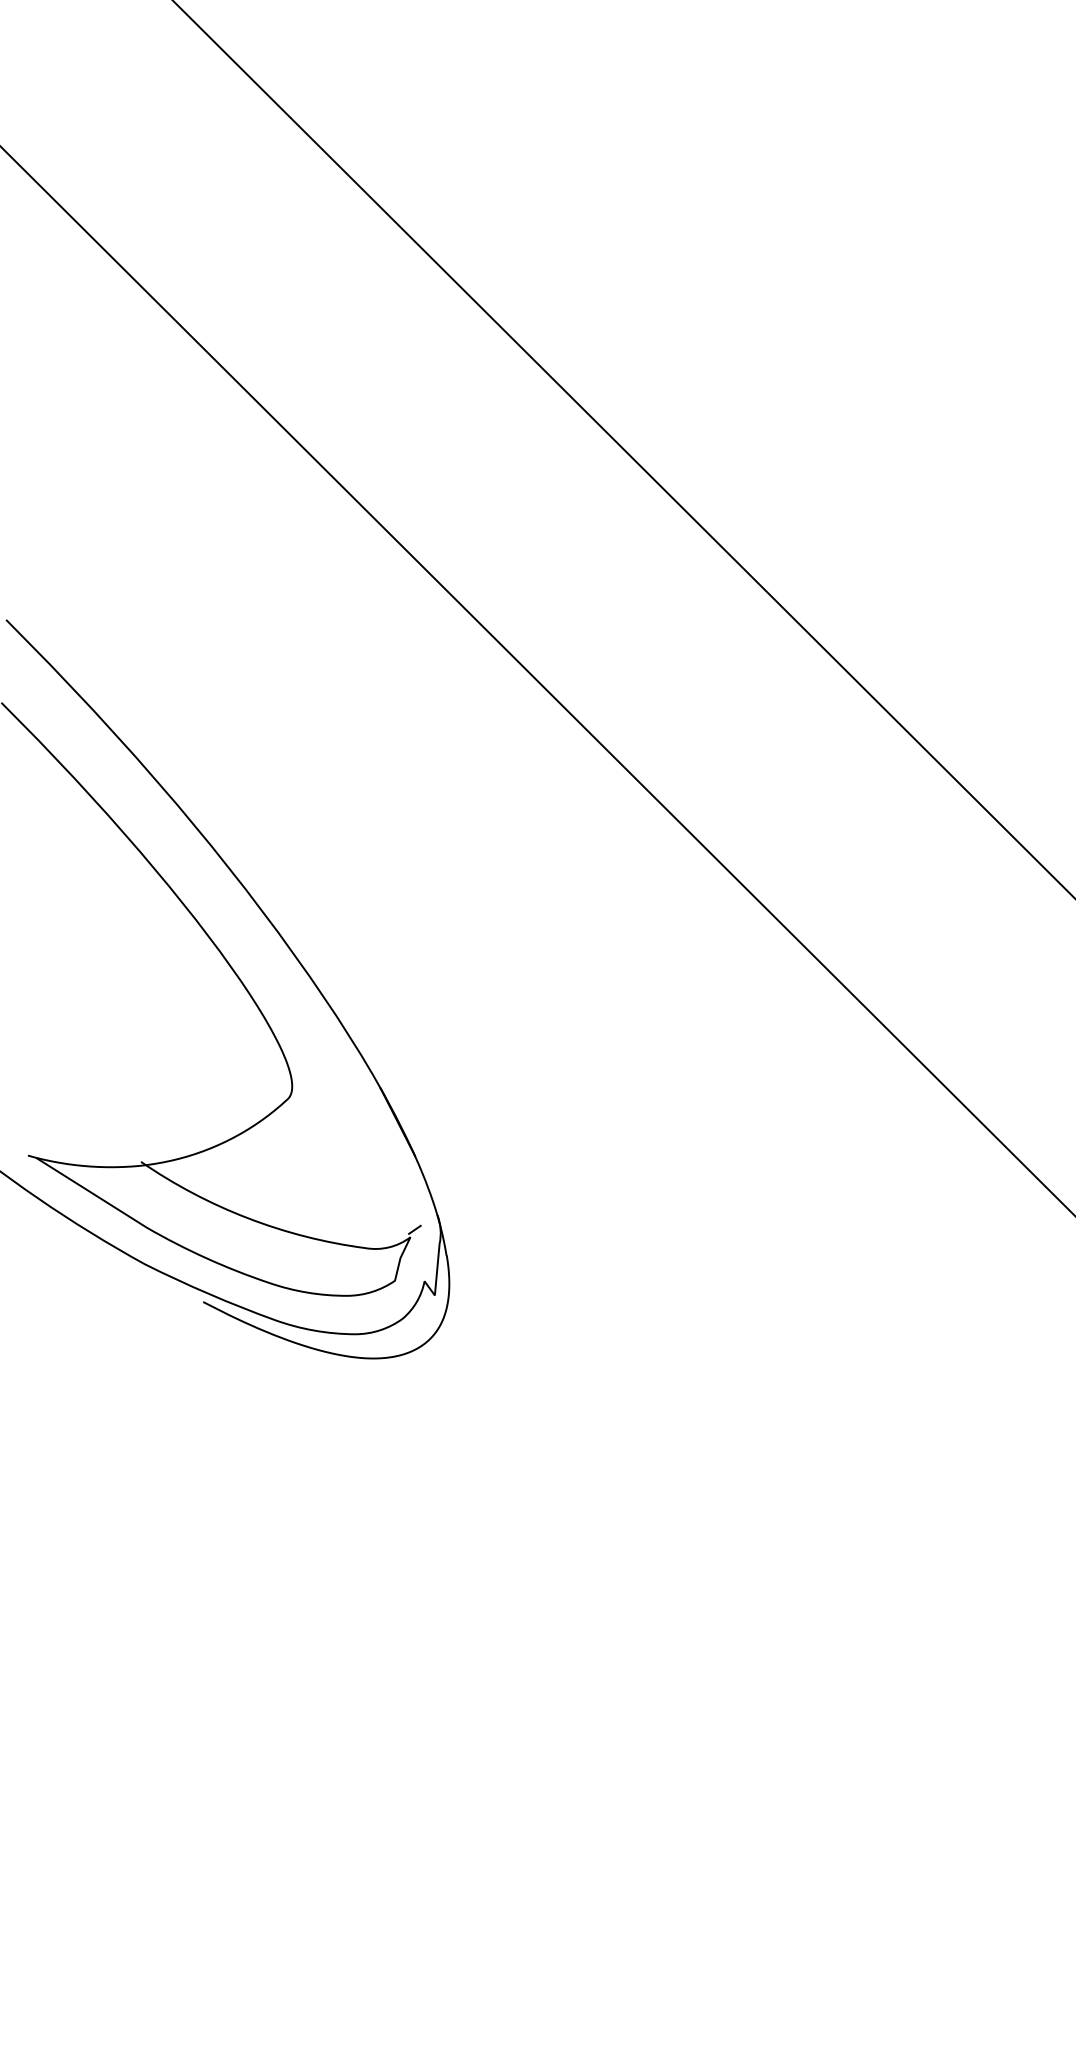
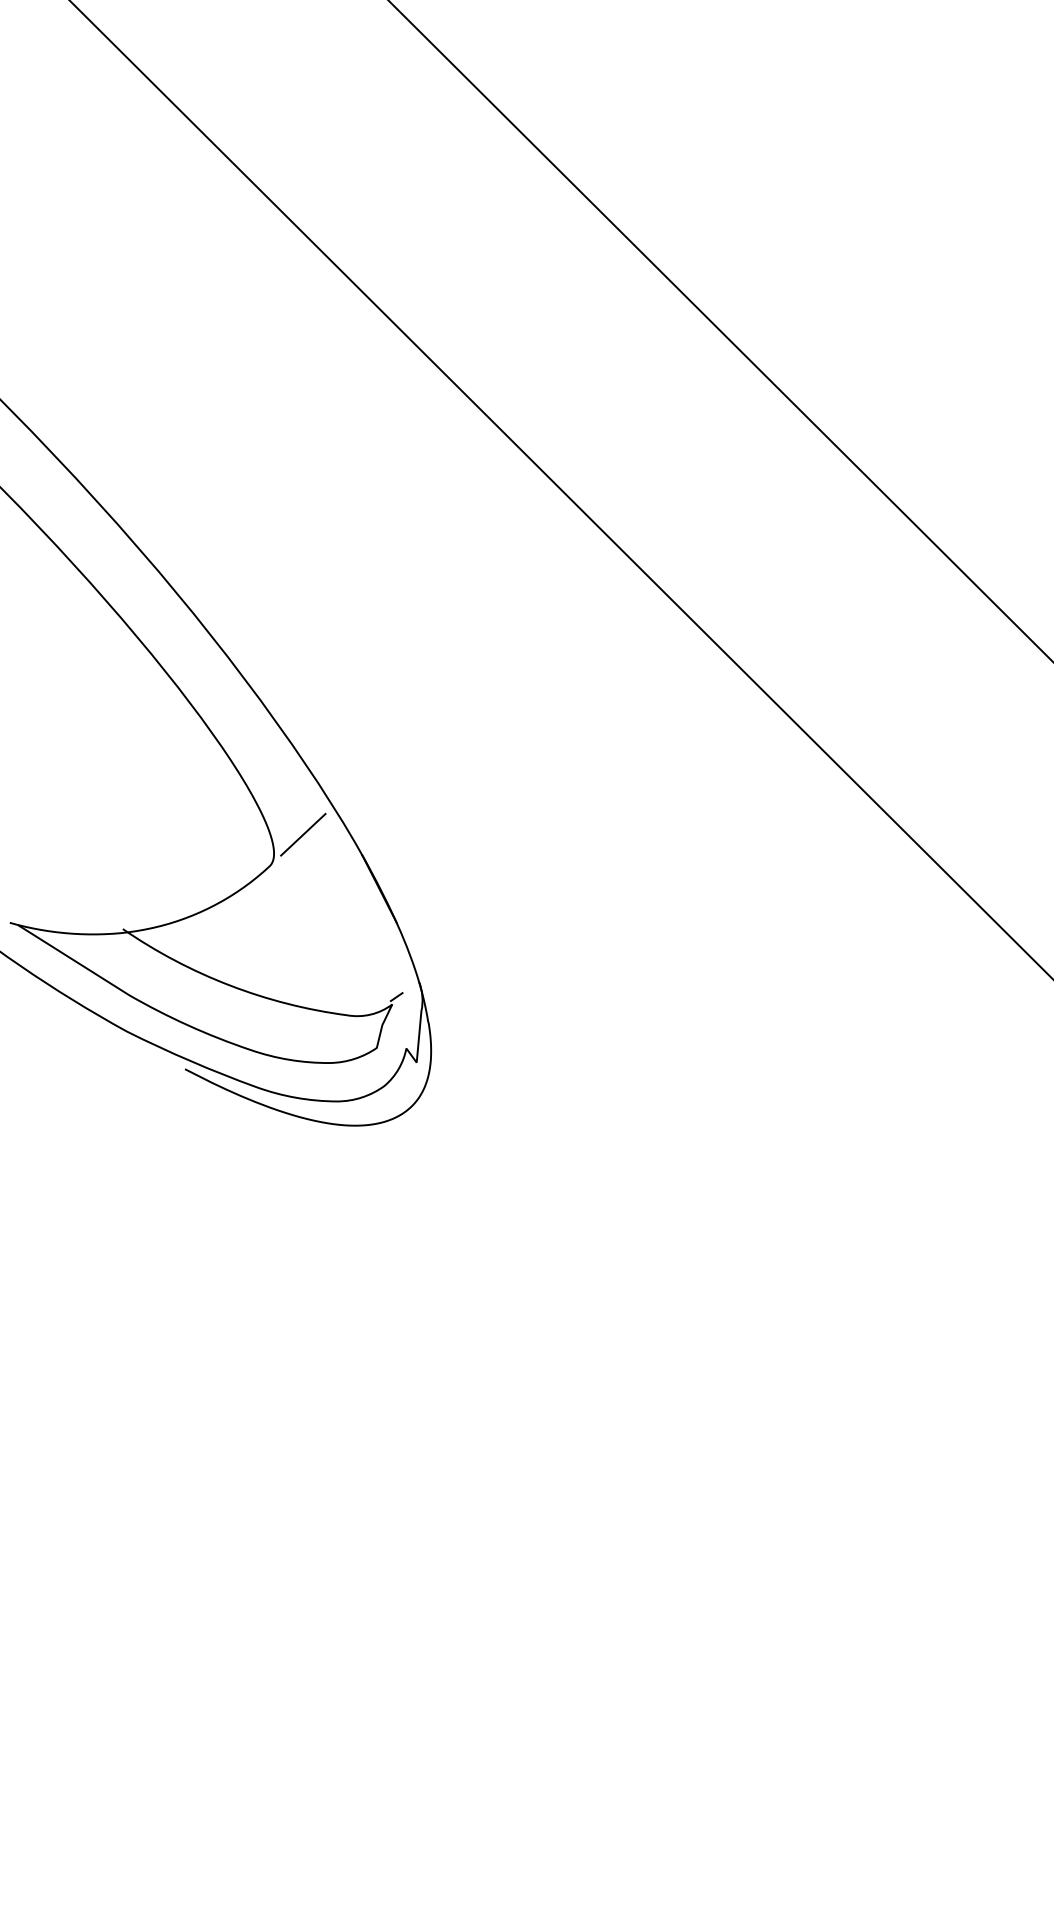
line: (321, 1067) -> (303, 834), added

